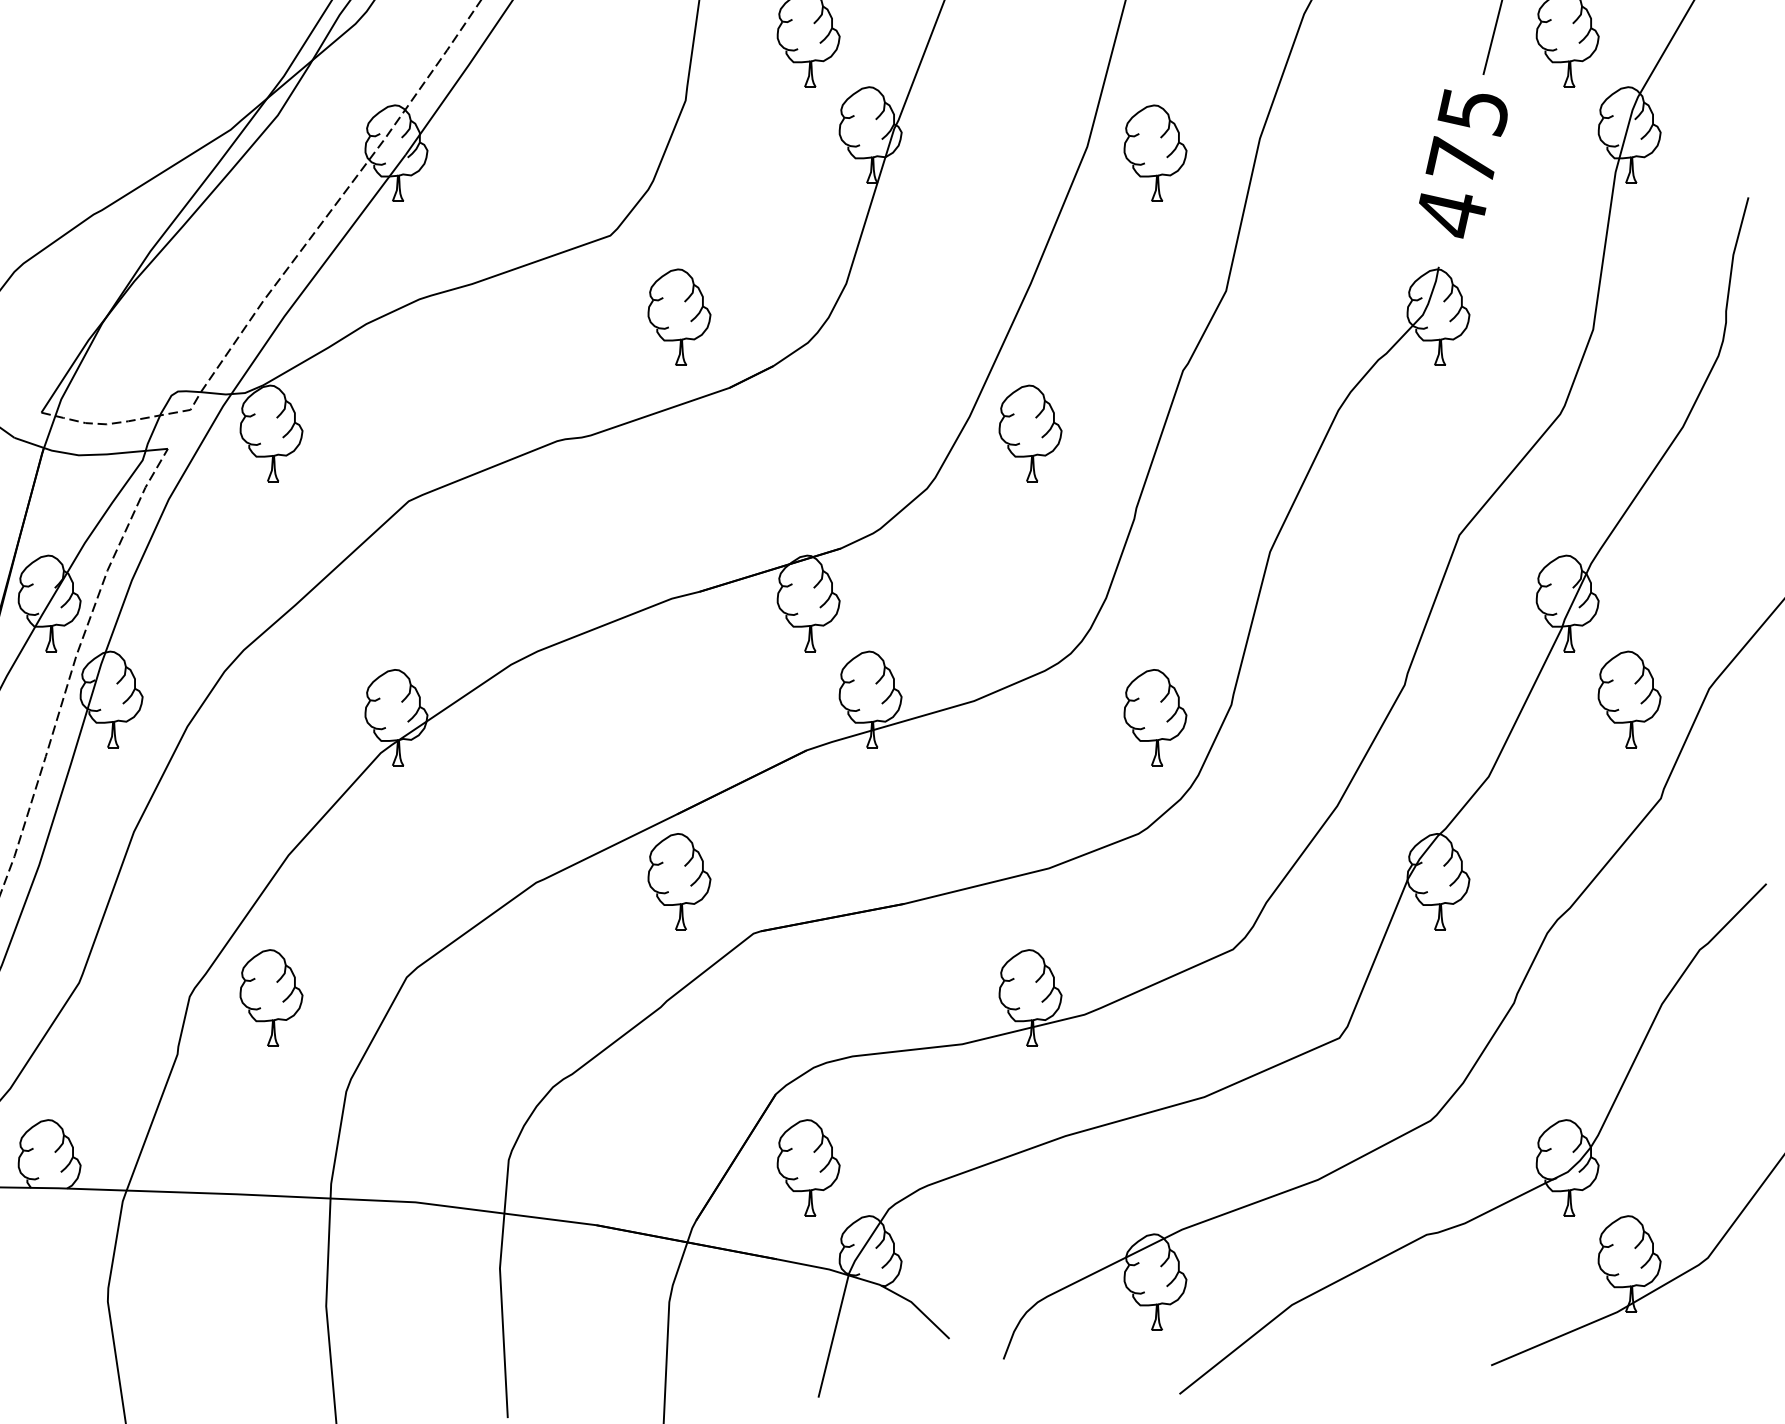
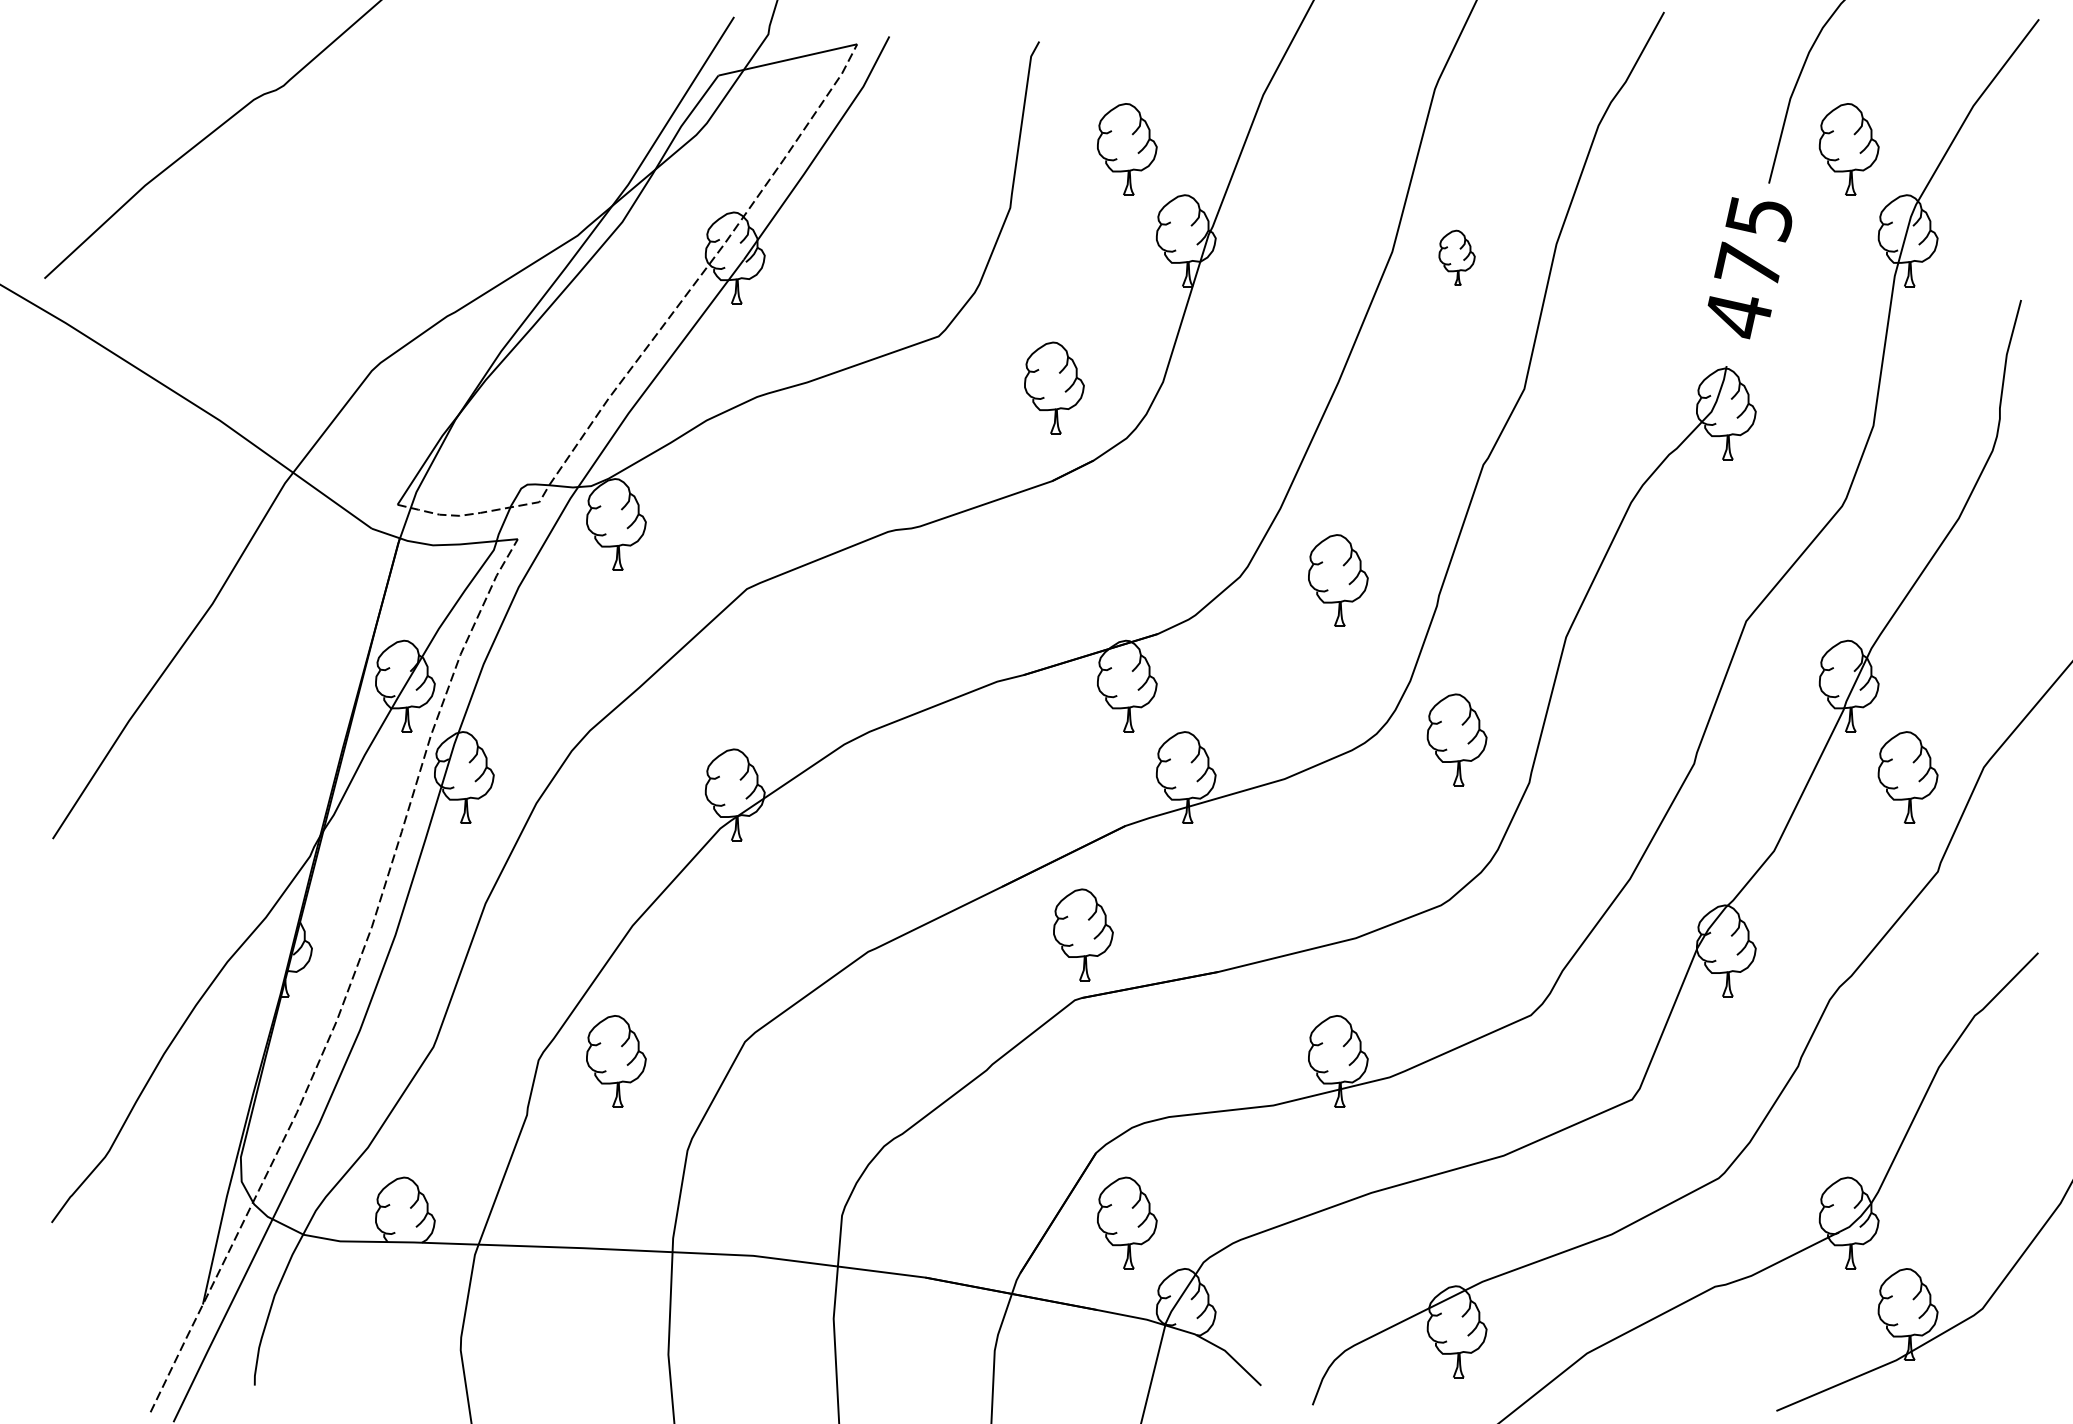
part: (1154, 152) -> (1456, 257), size x0.6
part: (679, 316) -> (1054, 387), moved
part: (1030, 433) -> (1338, 580), moved
part: (1154, 717) -> (1456, 739), moved
part: (679, 881) -> (1083, 934), moved

